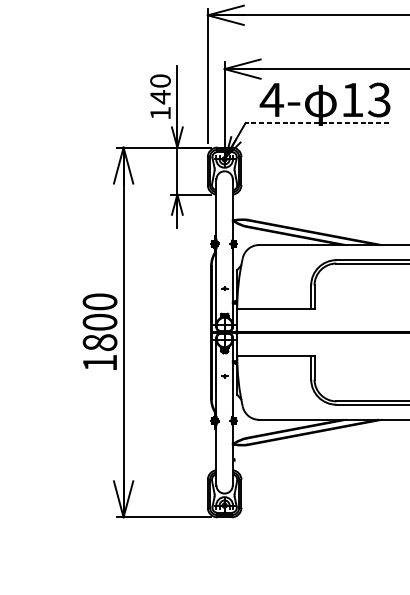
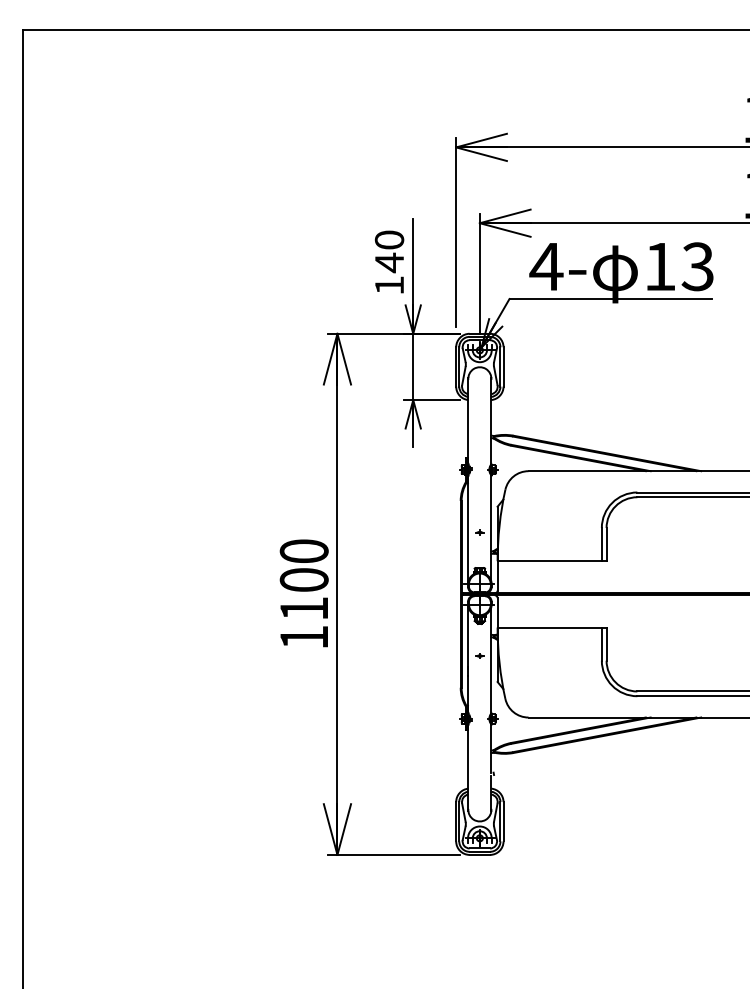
line: (317, 123) -> (610, 299), dashed -> solid
text: (100, 342) -> (304, 608), 1800 -> 1100

